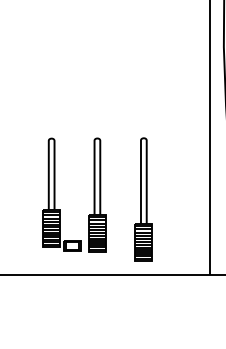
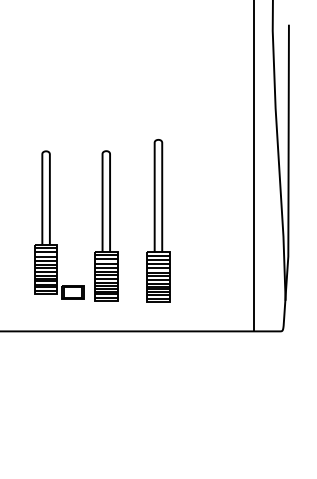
part: (143, 199) -> (158, 220), moved

